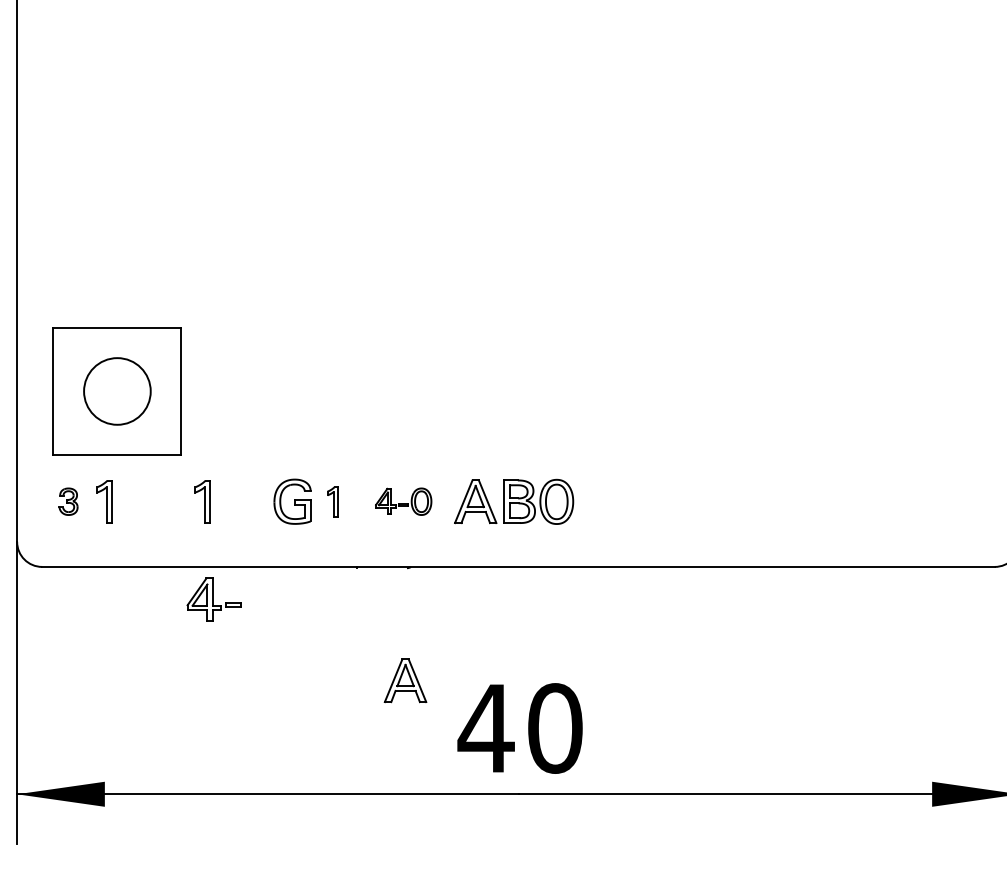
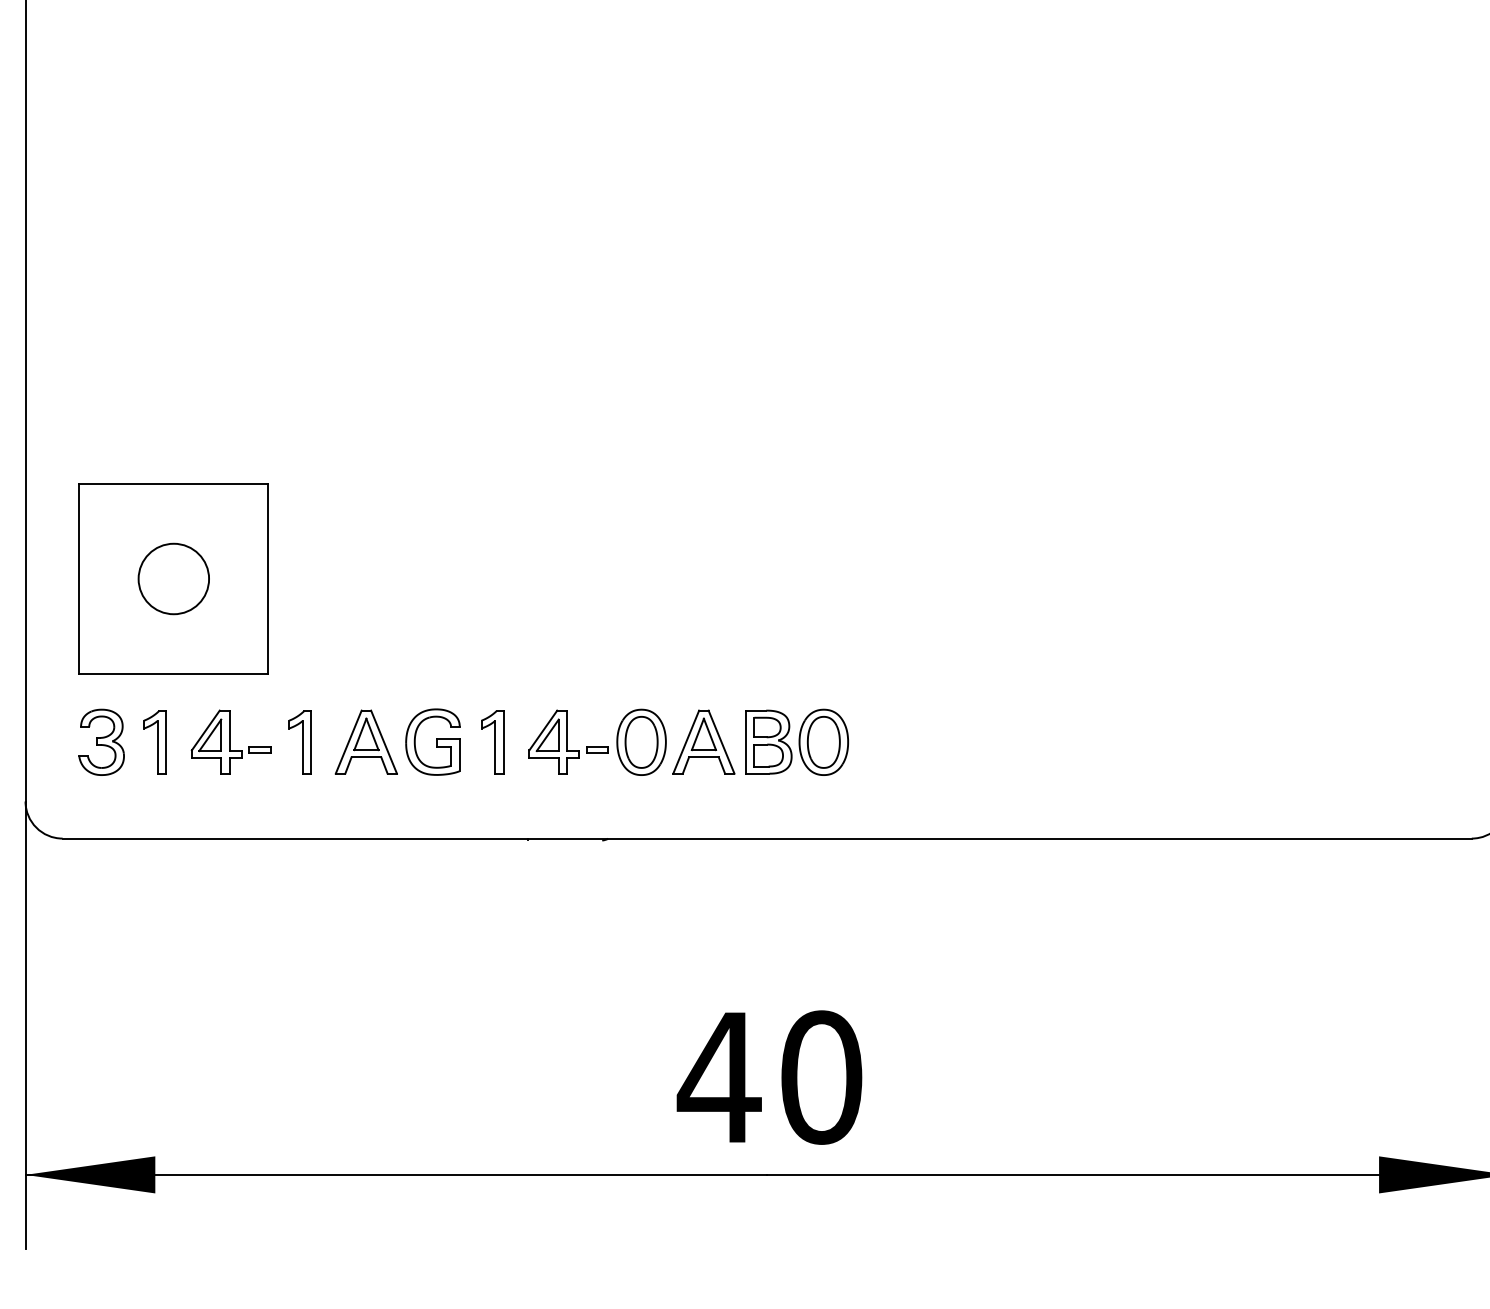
circle: (117, 391) -> (173, 579), size x0.71
part: (68, 501) -> (101, 741), size x1.67
part: (332, 501) -> (492, 741), size x1.43
part: (403, 501) -> (597, 741), size x1.67
part: (213, 599) -> (230, 741), moved
part: (405, 680) -> (366, 741), moved

